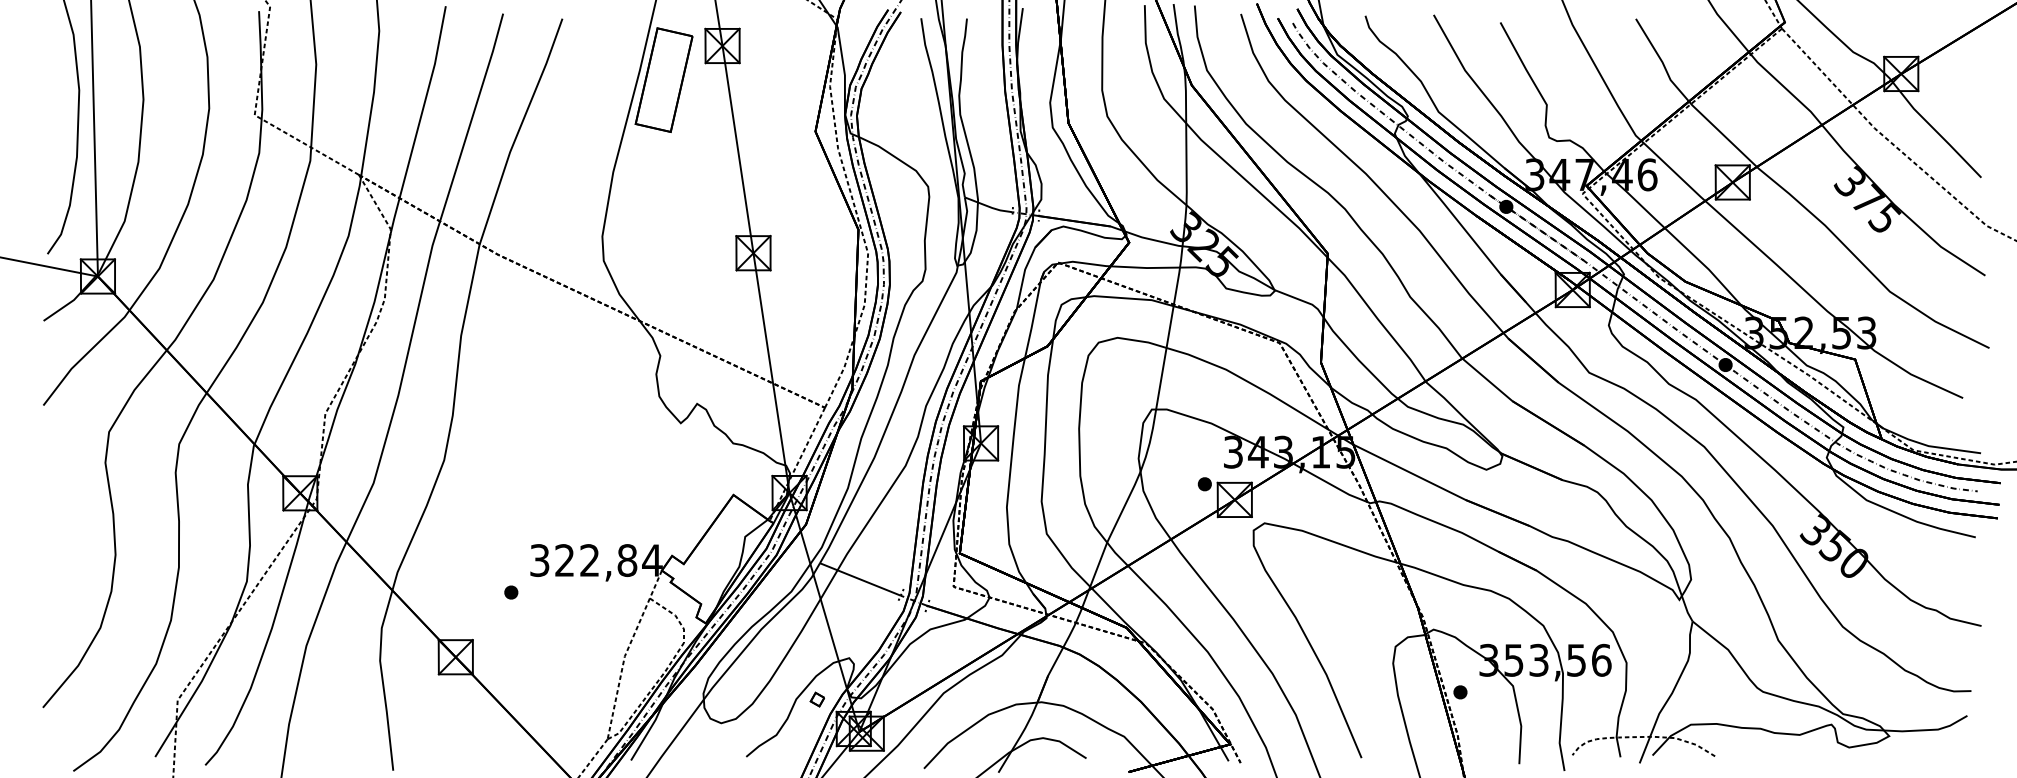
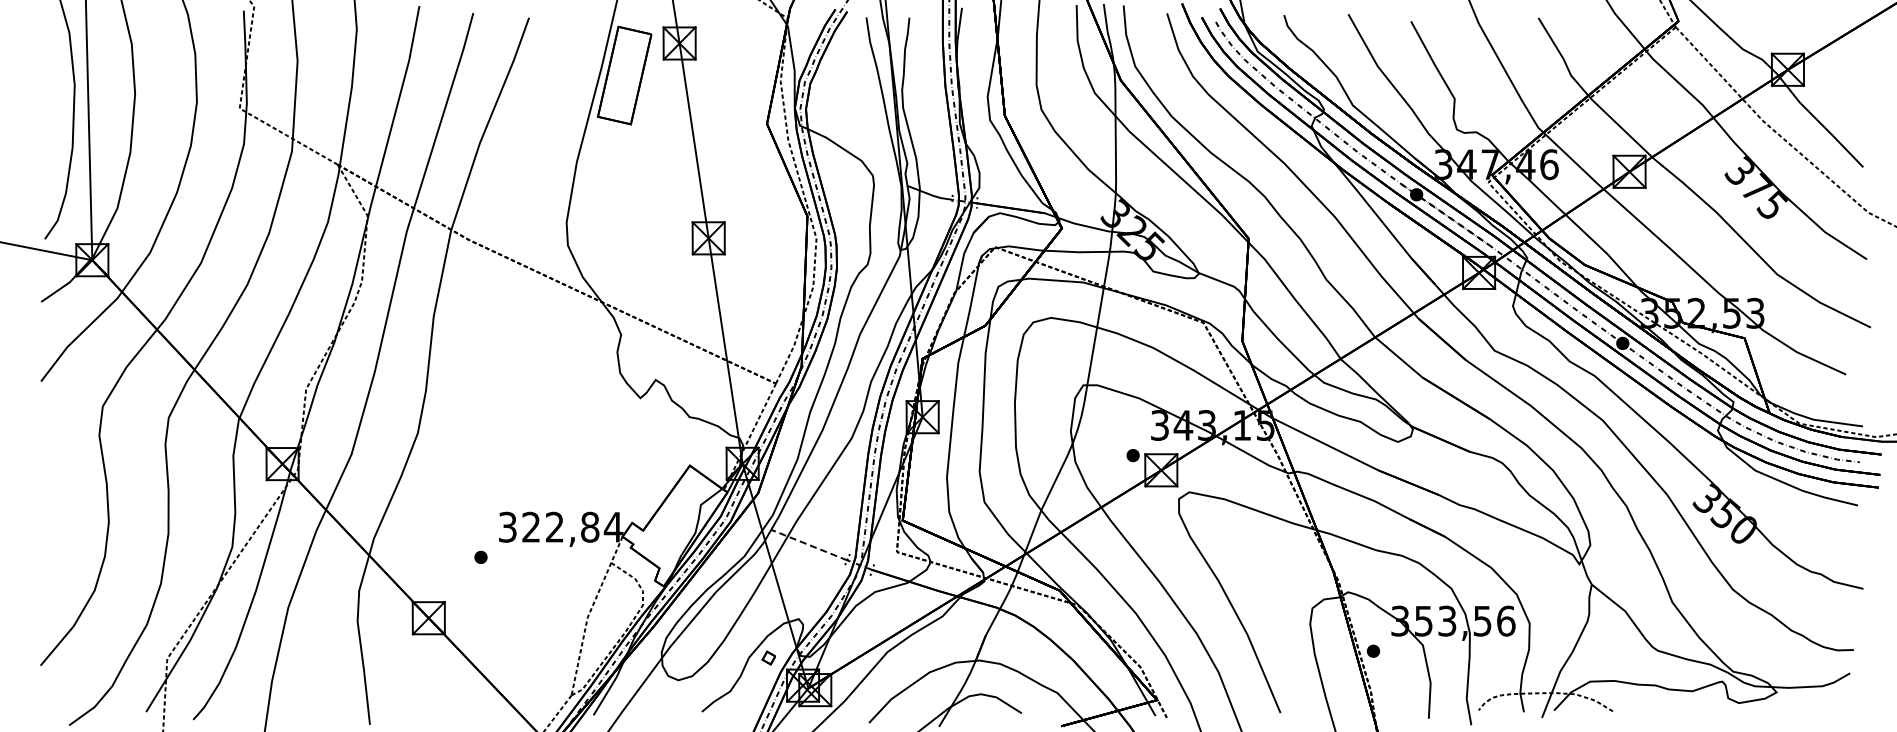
line: (860, 579) -> (809, 545), solid -> dashed

